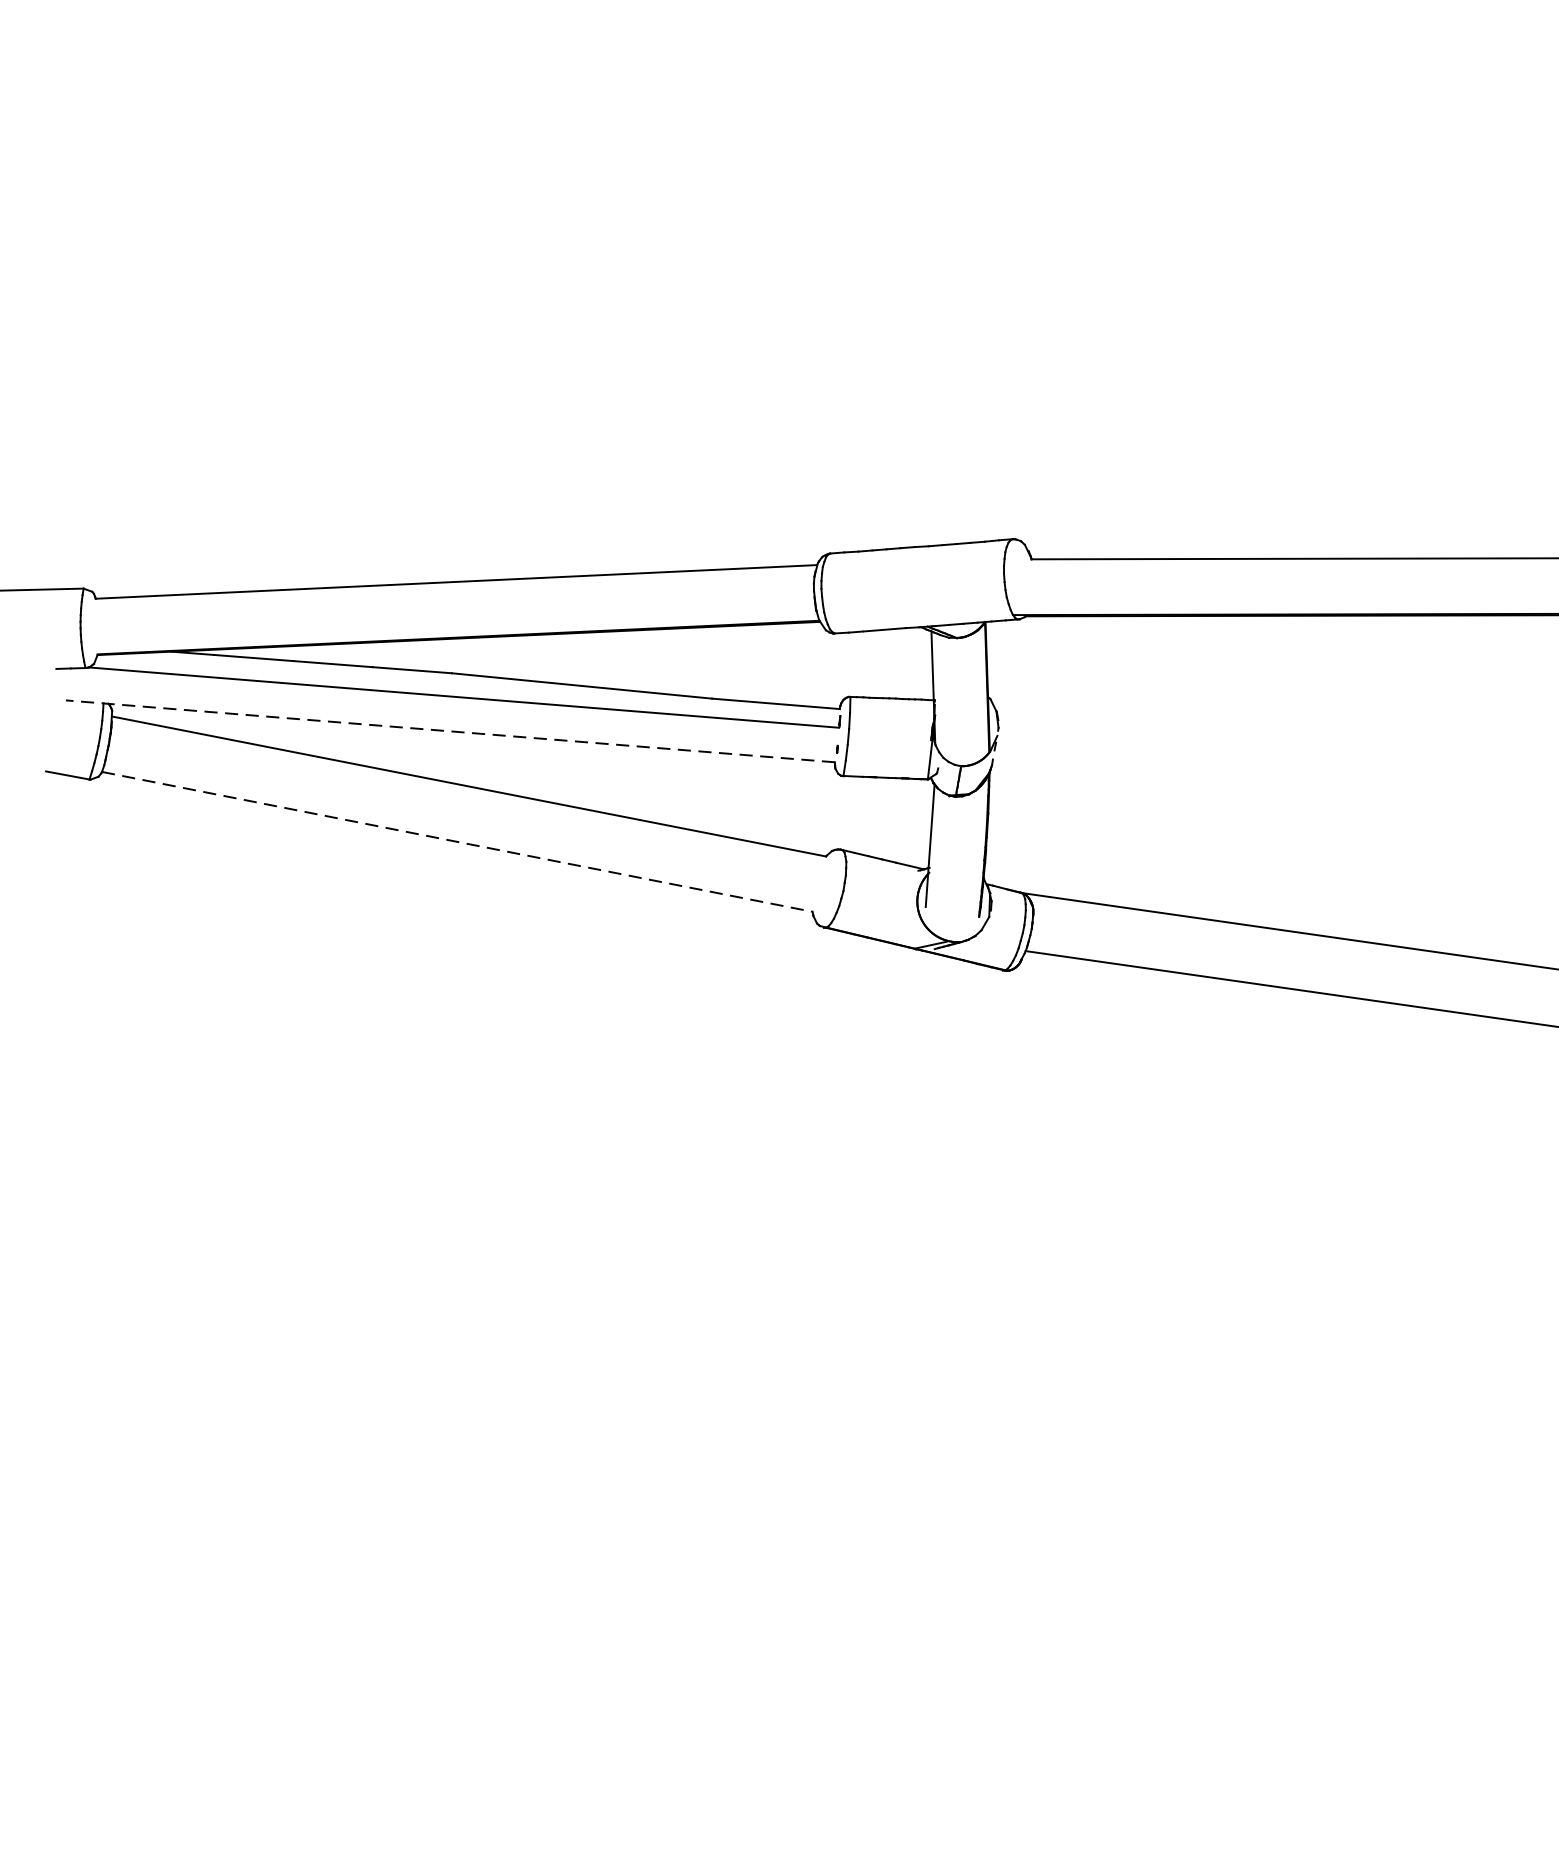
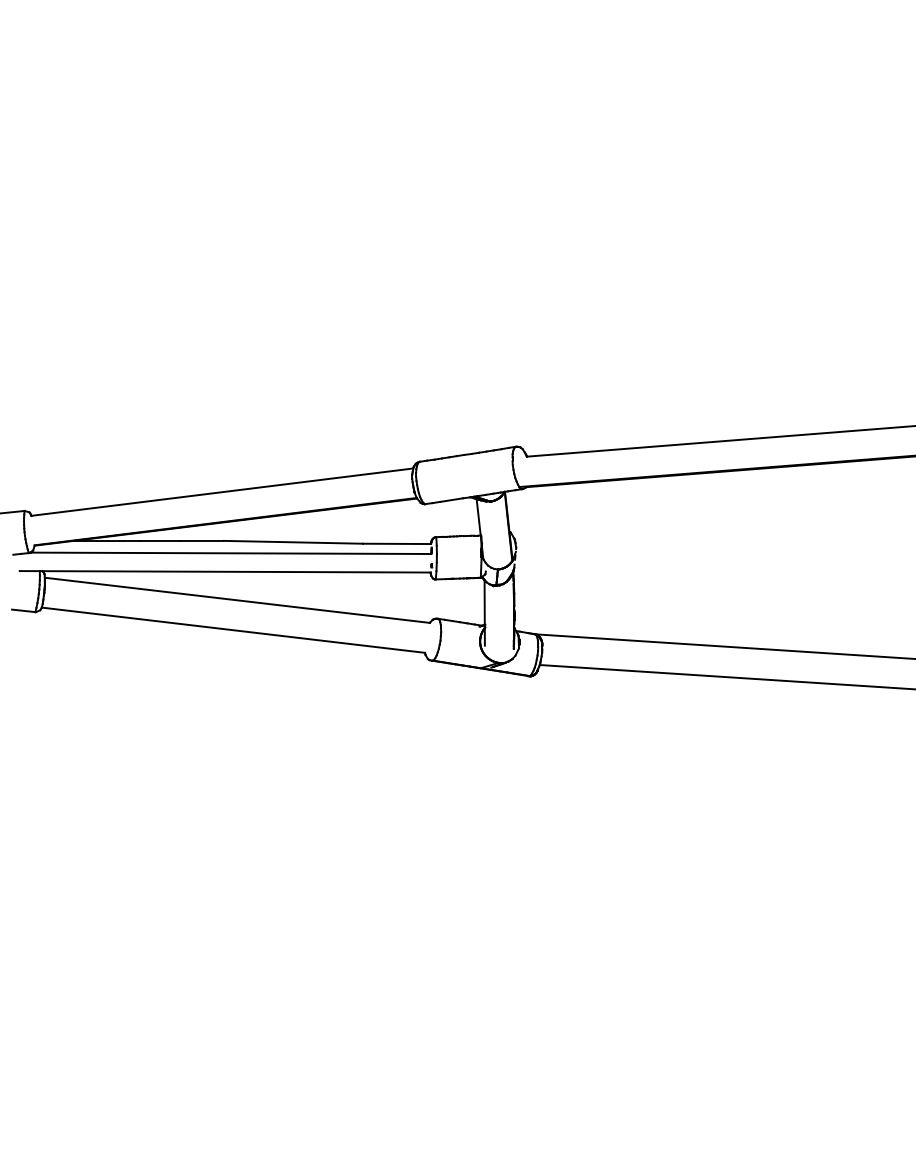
line: (450, 730) -> (225, 571), dashed -> solid
line: (457, 842) -> (233, 630), dashed -> solid

